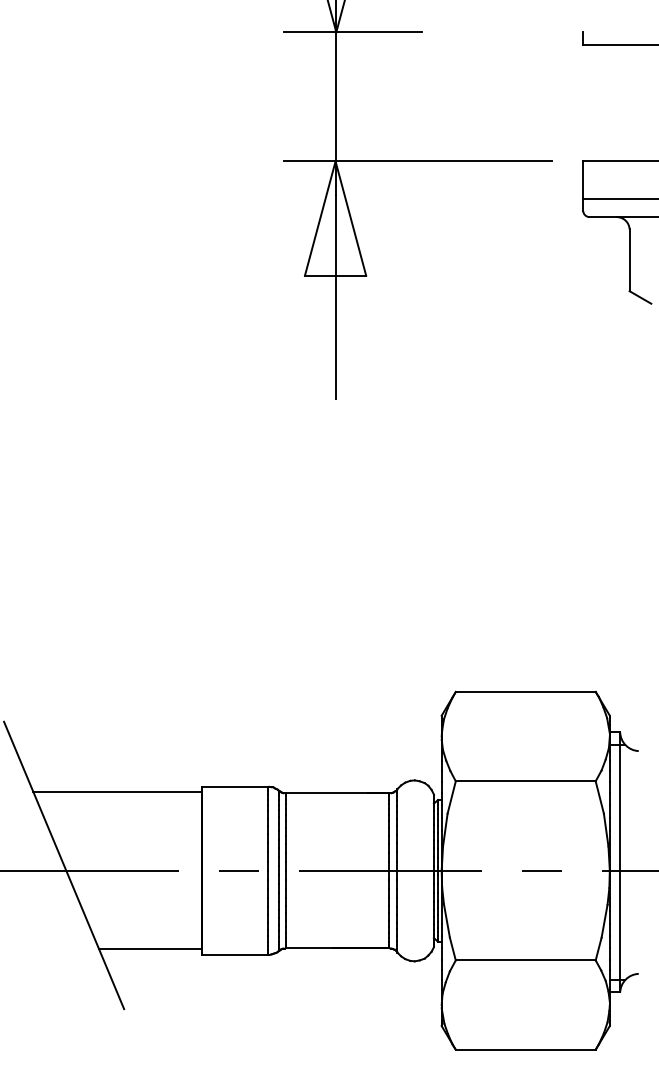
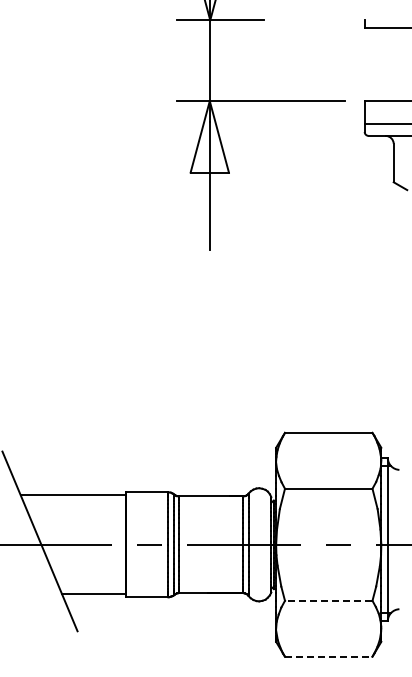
line: (525, 959) -> (328, 600), solid -> dashed
line: (525, 1049) -> (328, 656), solid -> dashed

